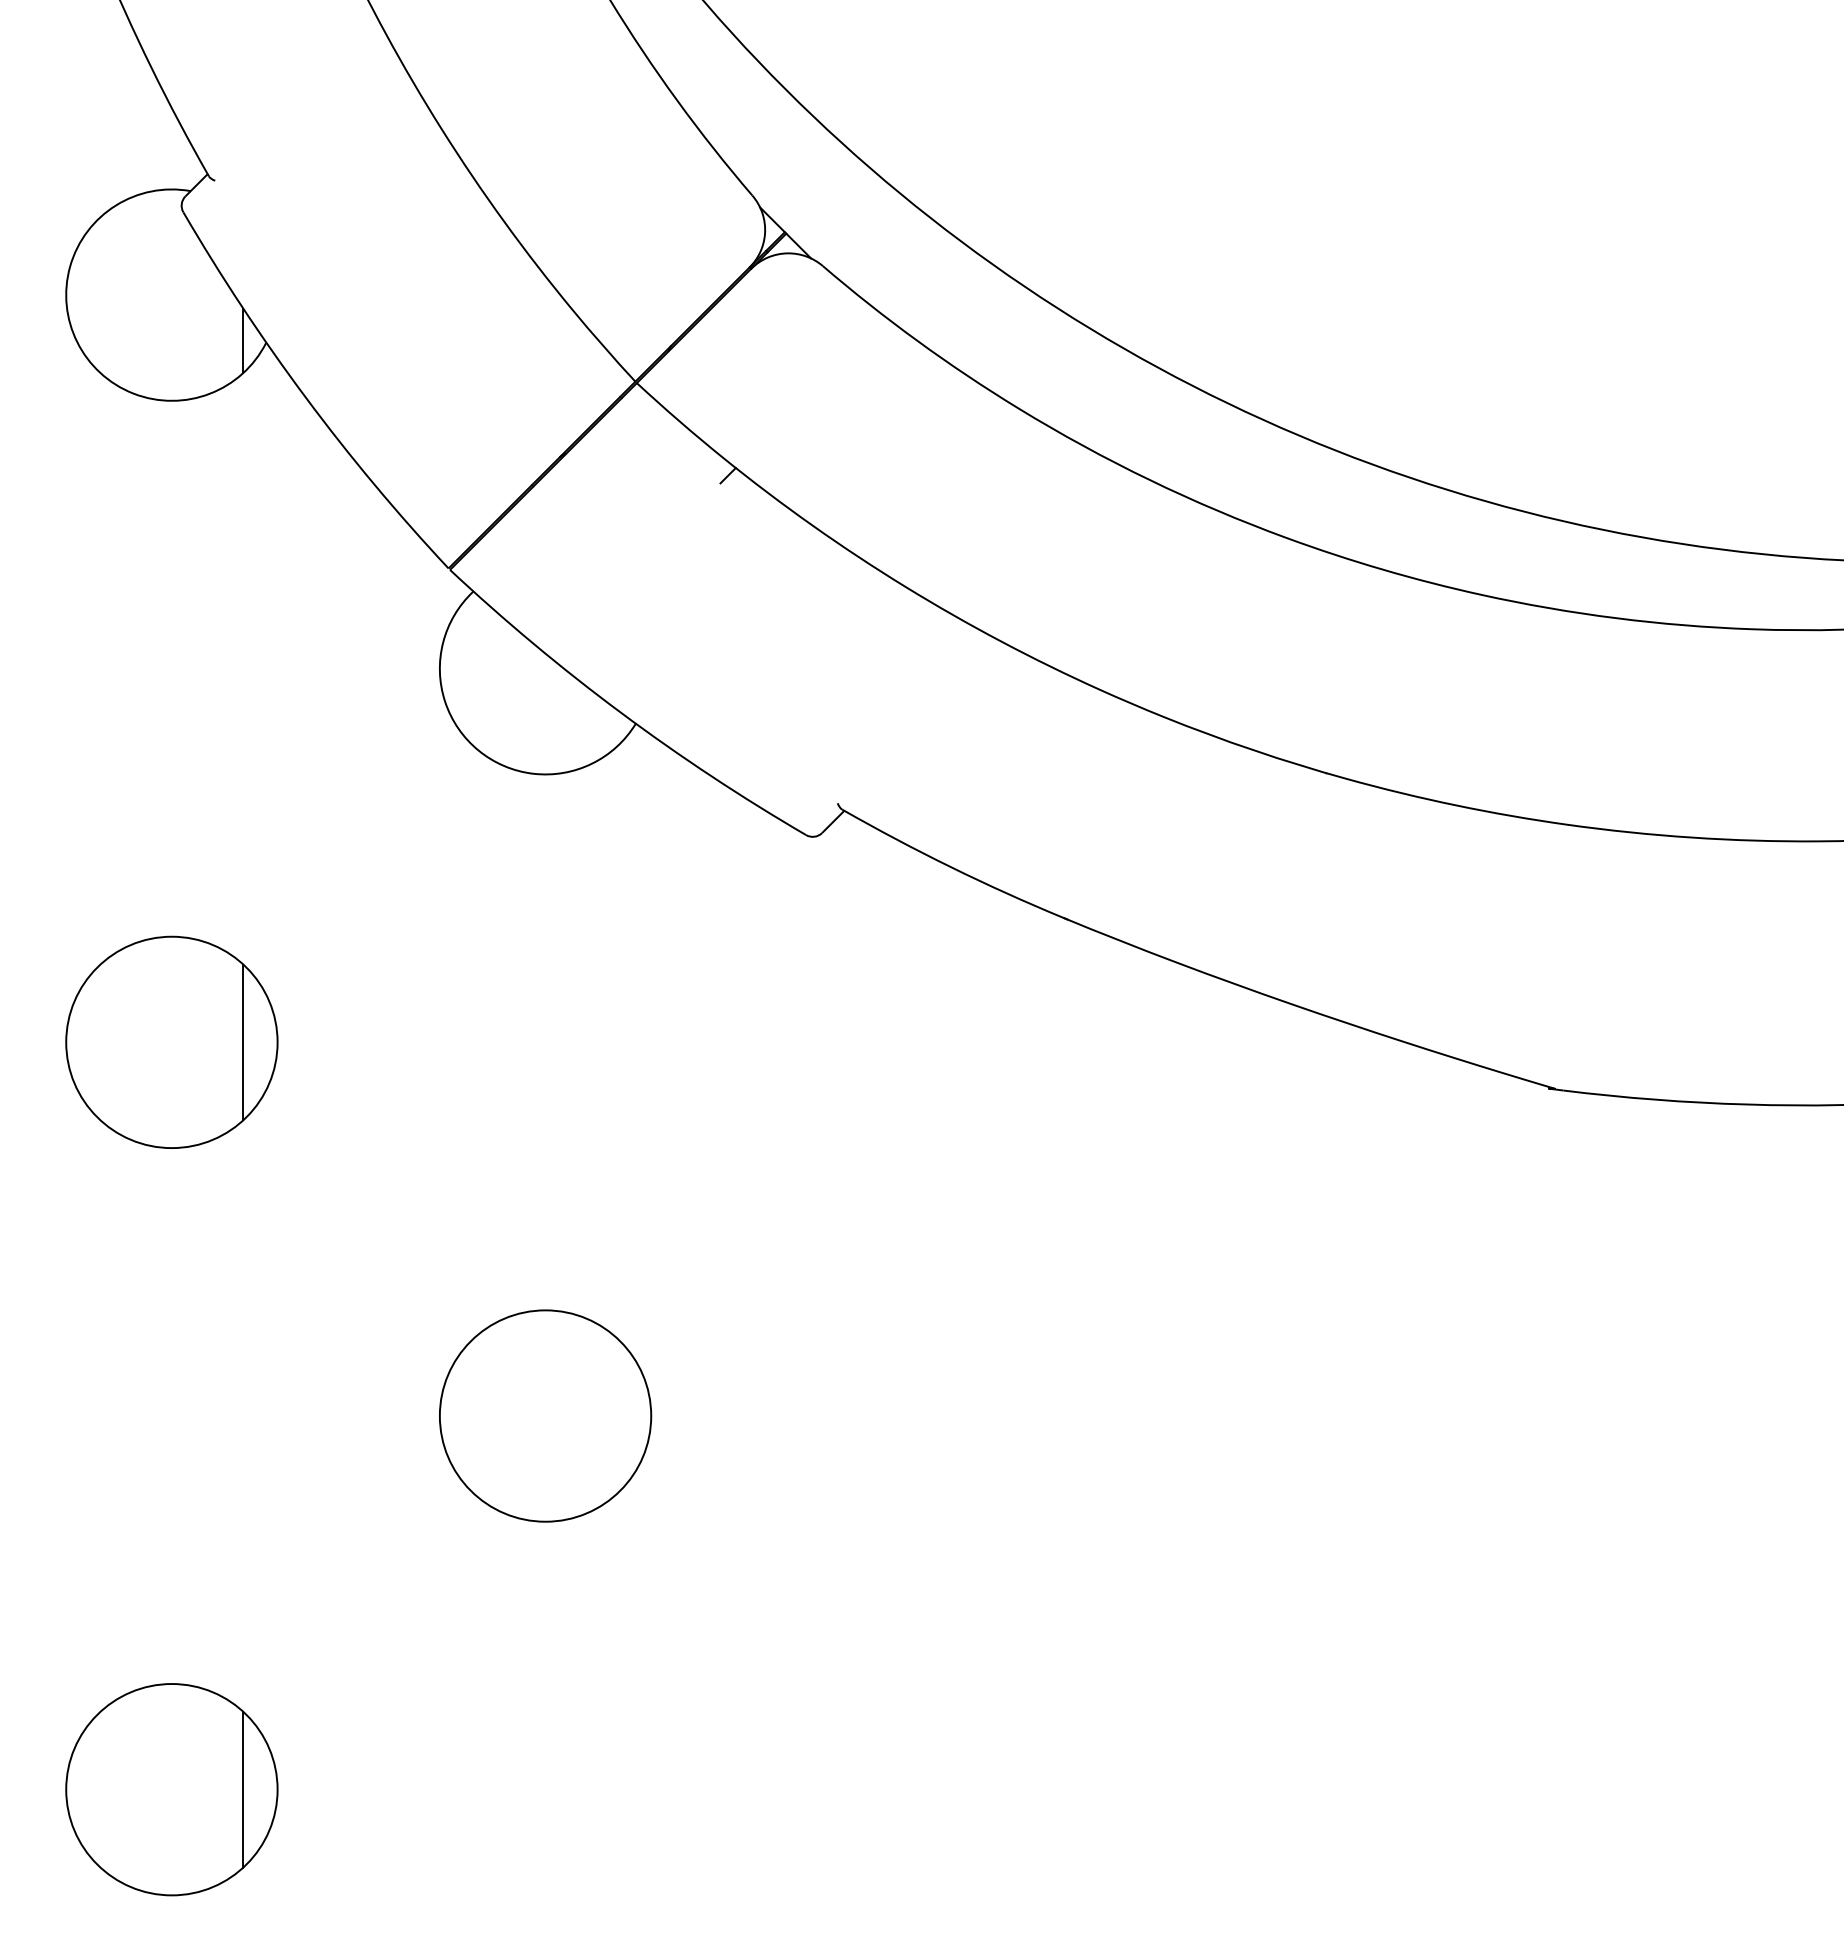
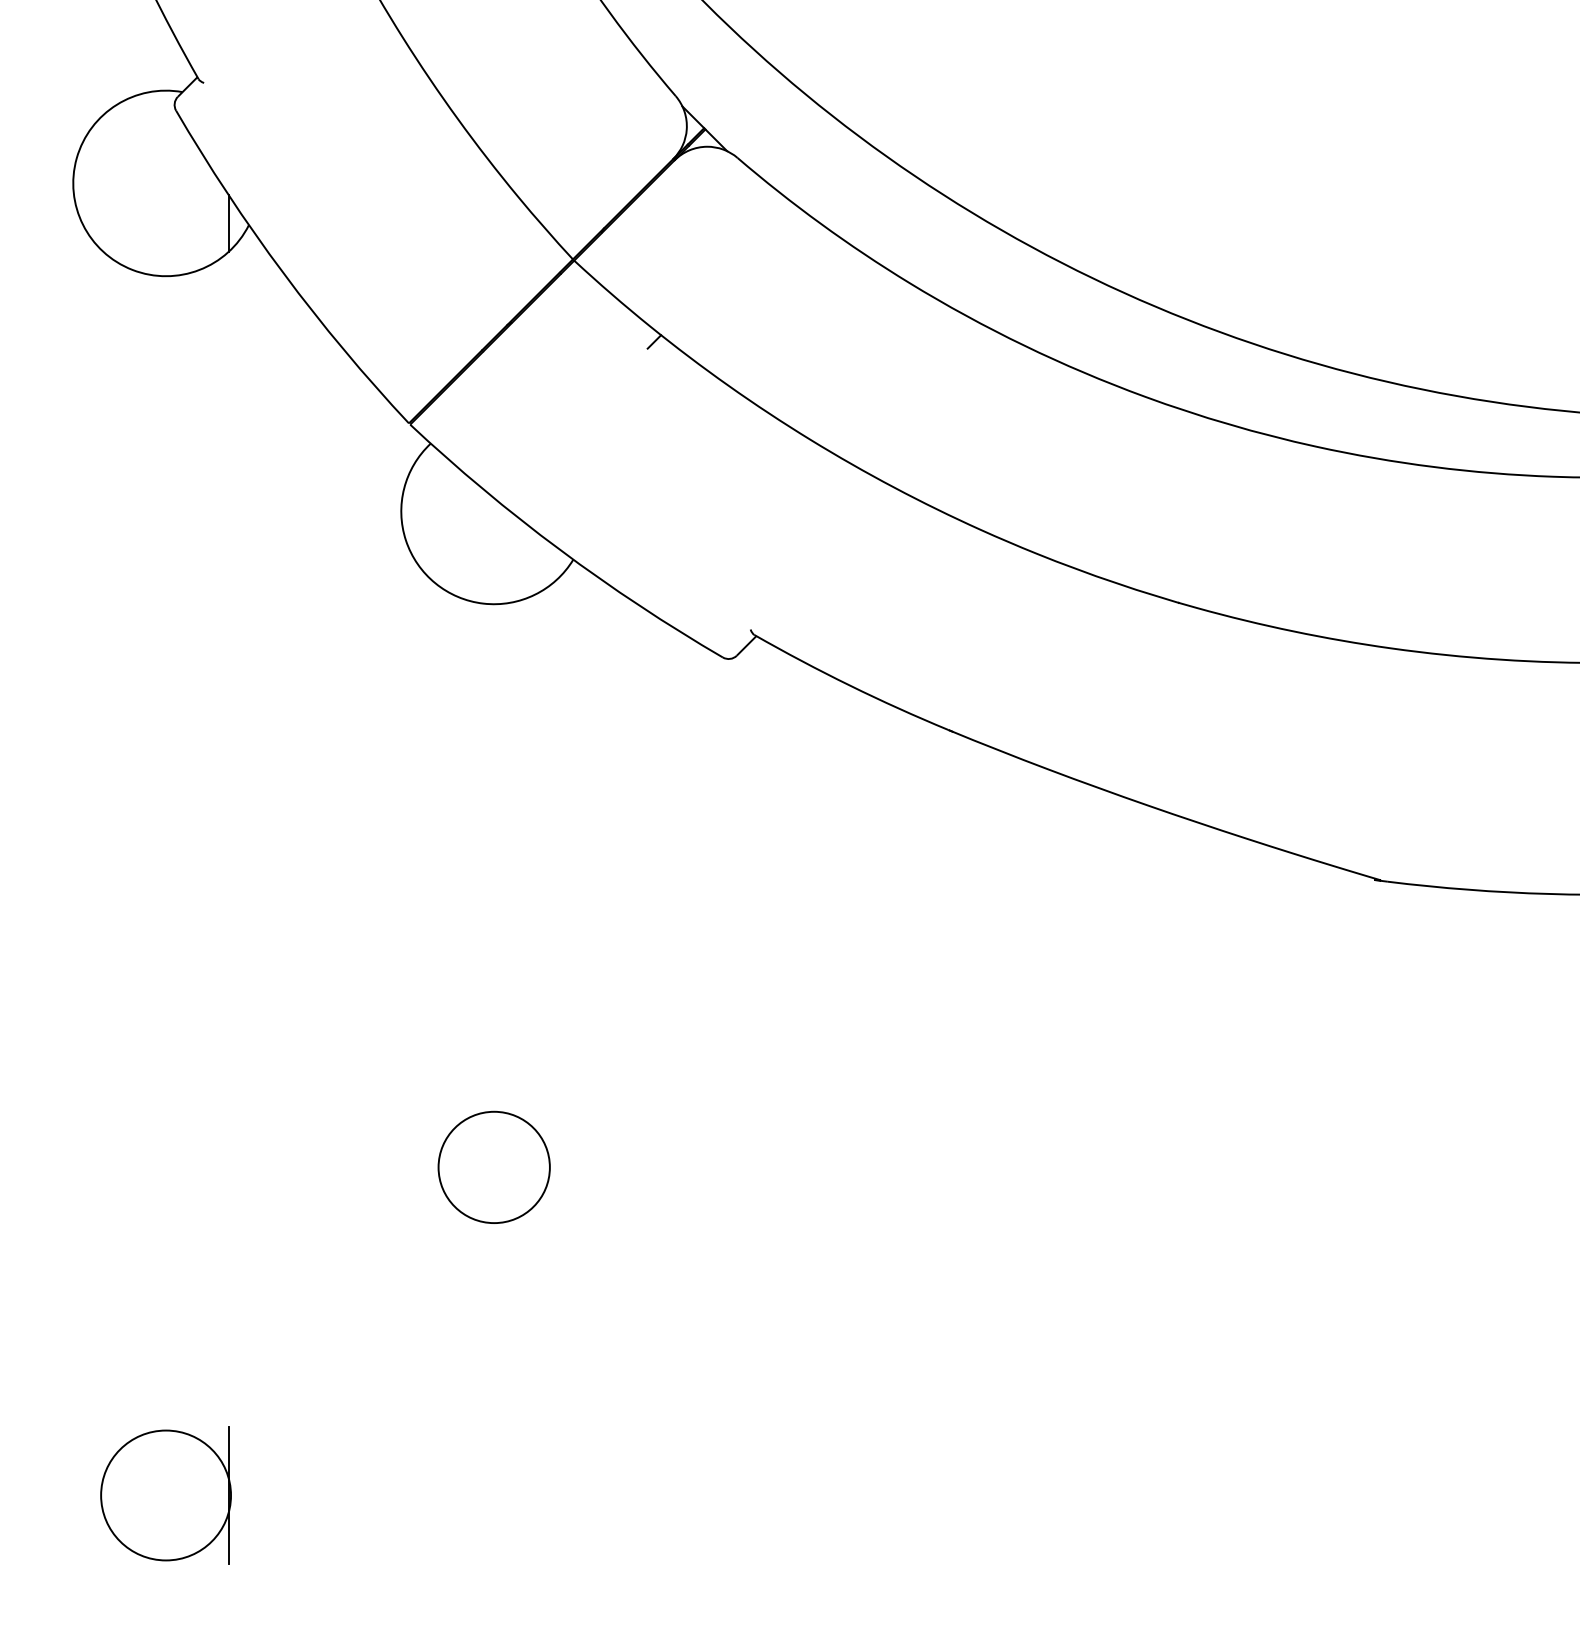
part: (171, 1041) -> (165, 838), removed
circle: (545, 1415) -> (494, 1166), size x0.6
circle: (171, 1789) -> (165, 1495), size x0.7

